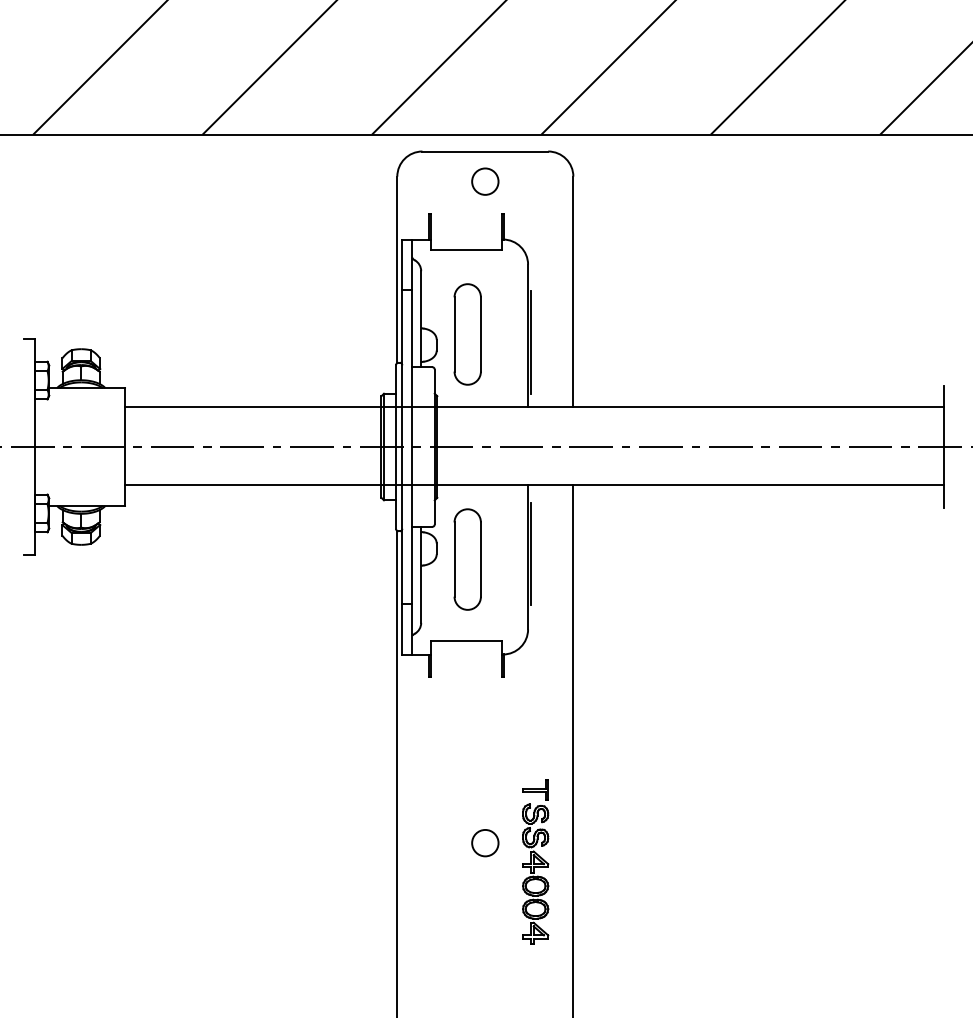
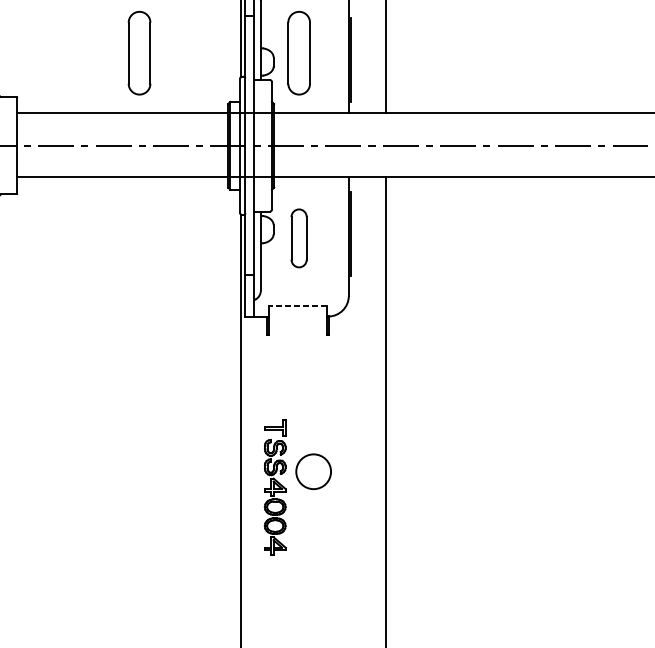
part: (273, 334) -> (139, 53), added
part: (467, 559) -> (298, 238), size x0.7
line: (465, 641) -> (297, 305), solid -> dashed
circle: (485, 842) -> (313, 471), size x1.6
part: (535, 861) -> (275, 486), moved

